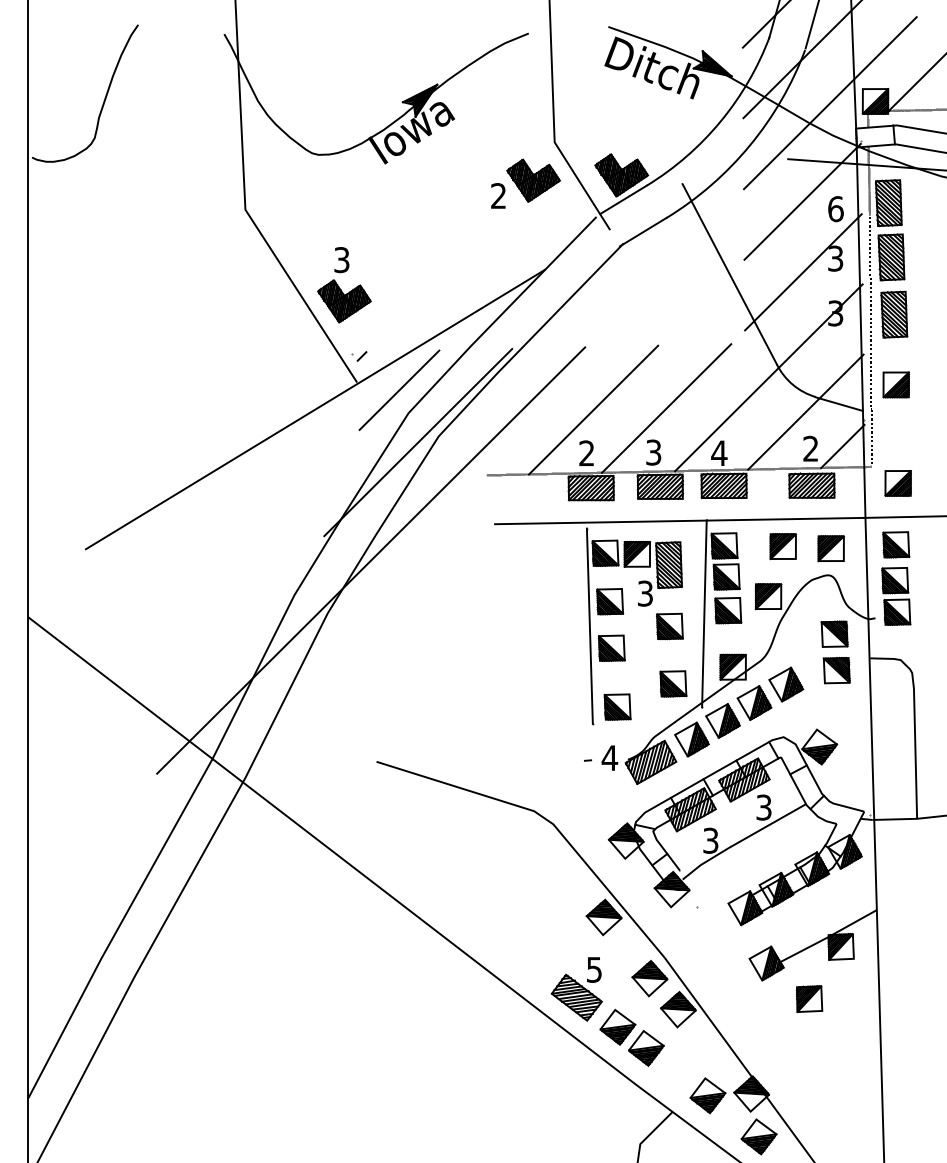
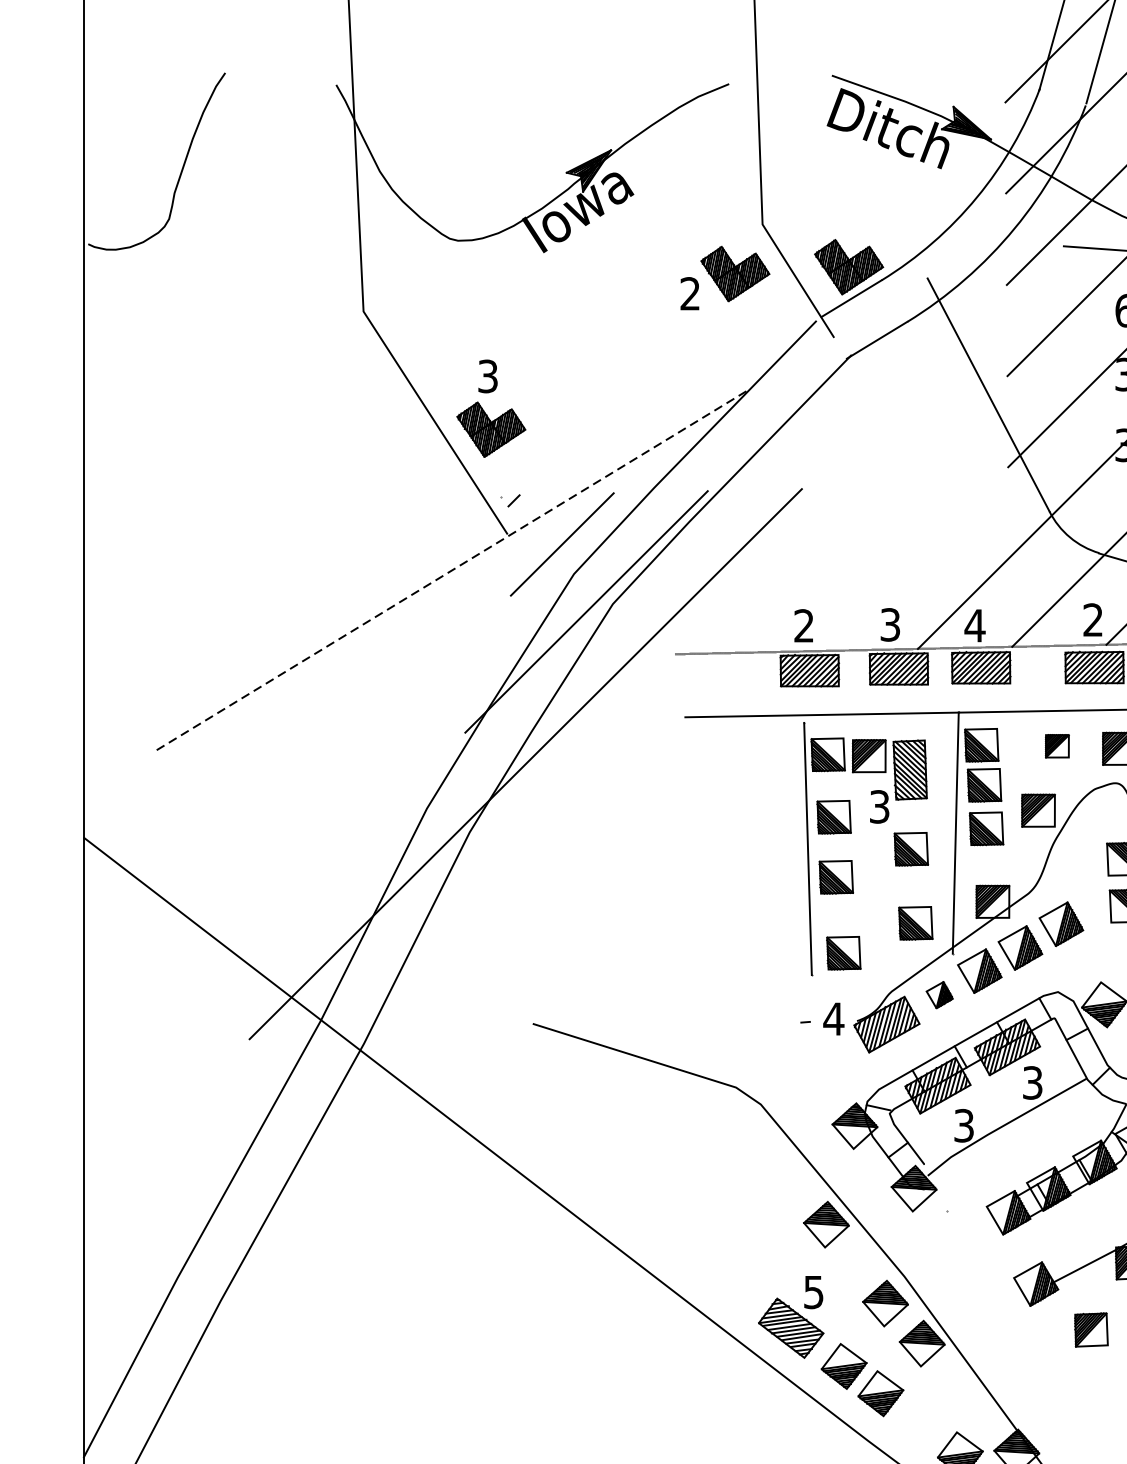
line: (666, 408) -> (906, 567), removed
line: (315, 409) -> (453, 569), solid -> dashed
line: (593, 409) -> (812, 569), removed
part: (782, 546) -> (1056, 746), size x0.7
part: (691, 739) -> (939, 995), size x0.6

